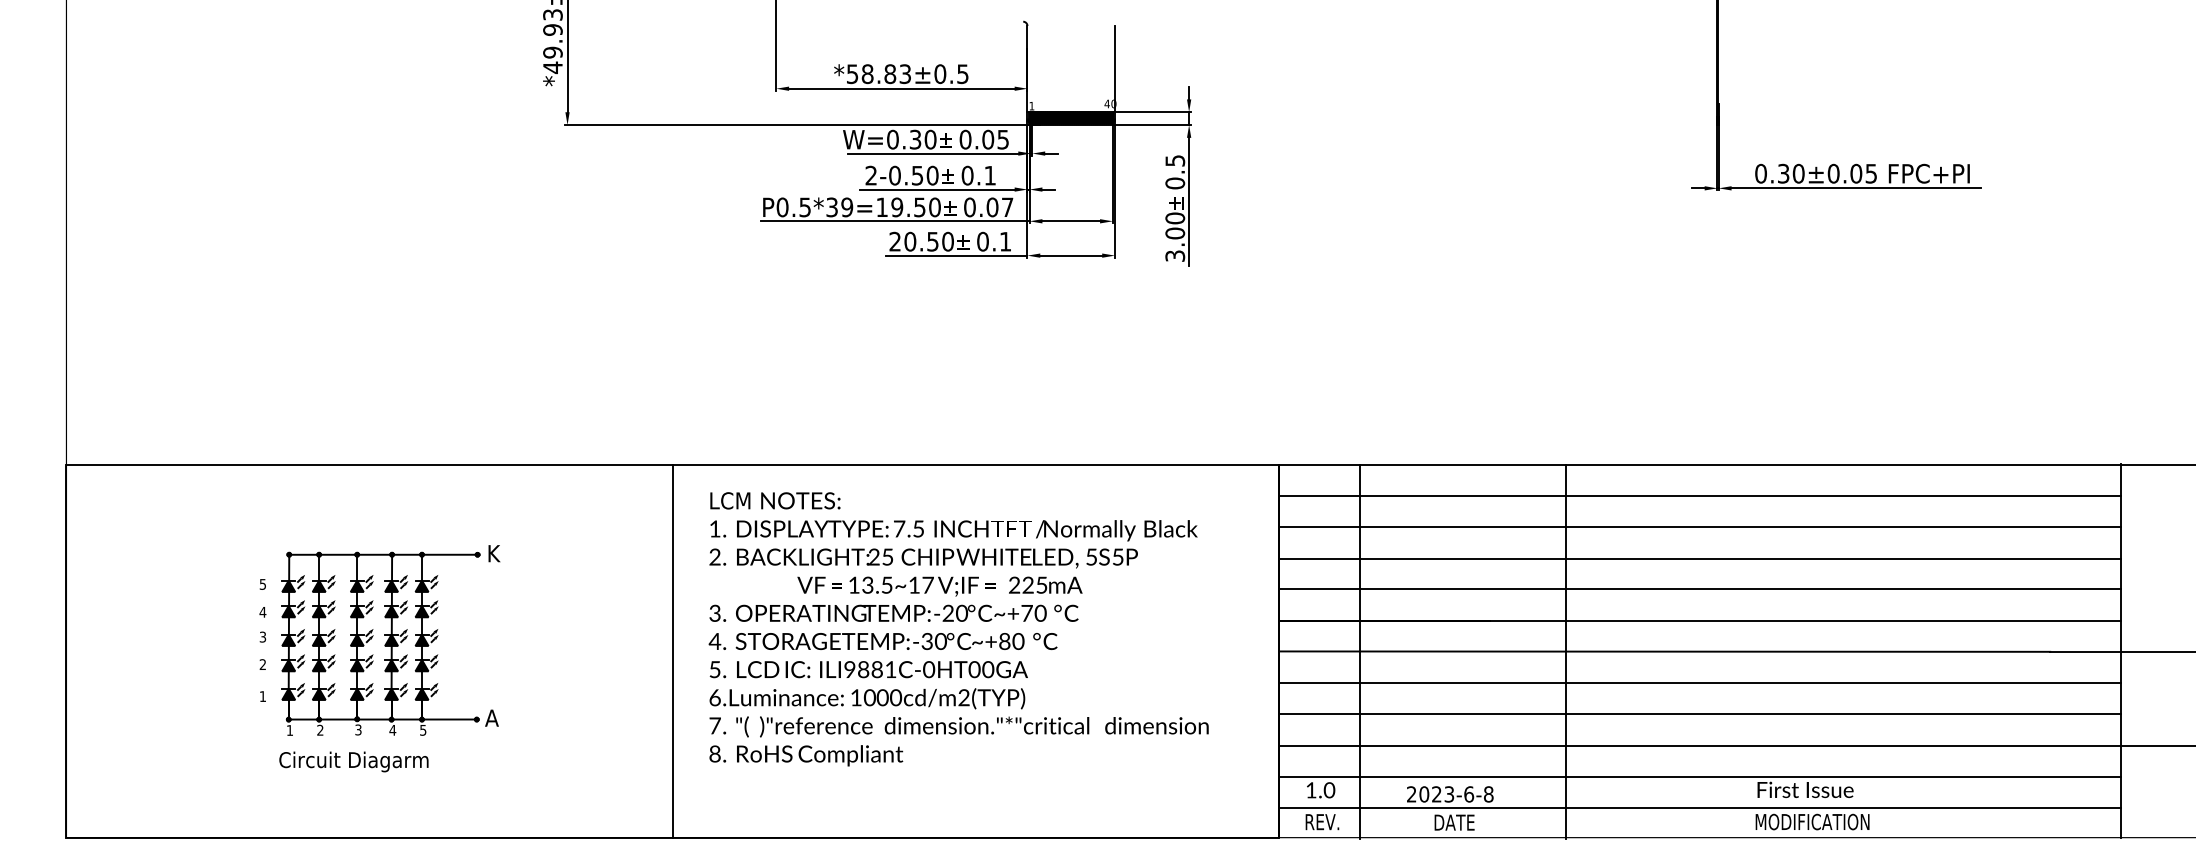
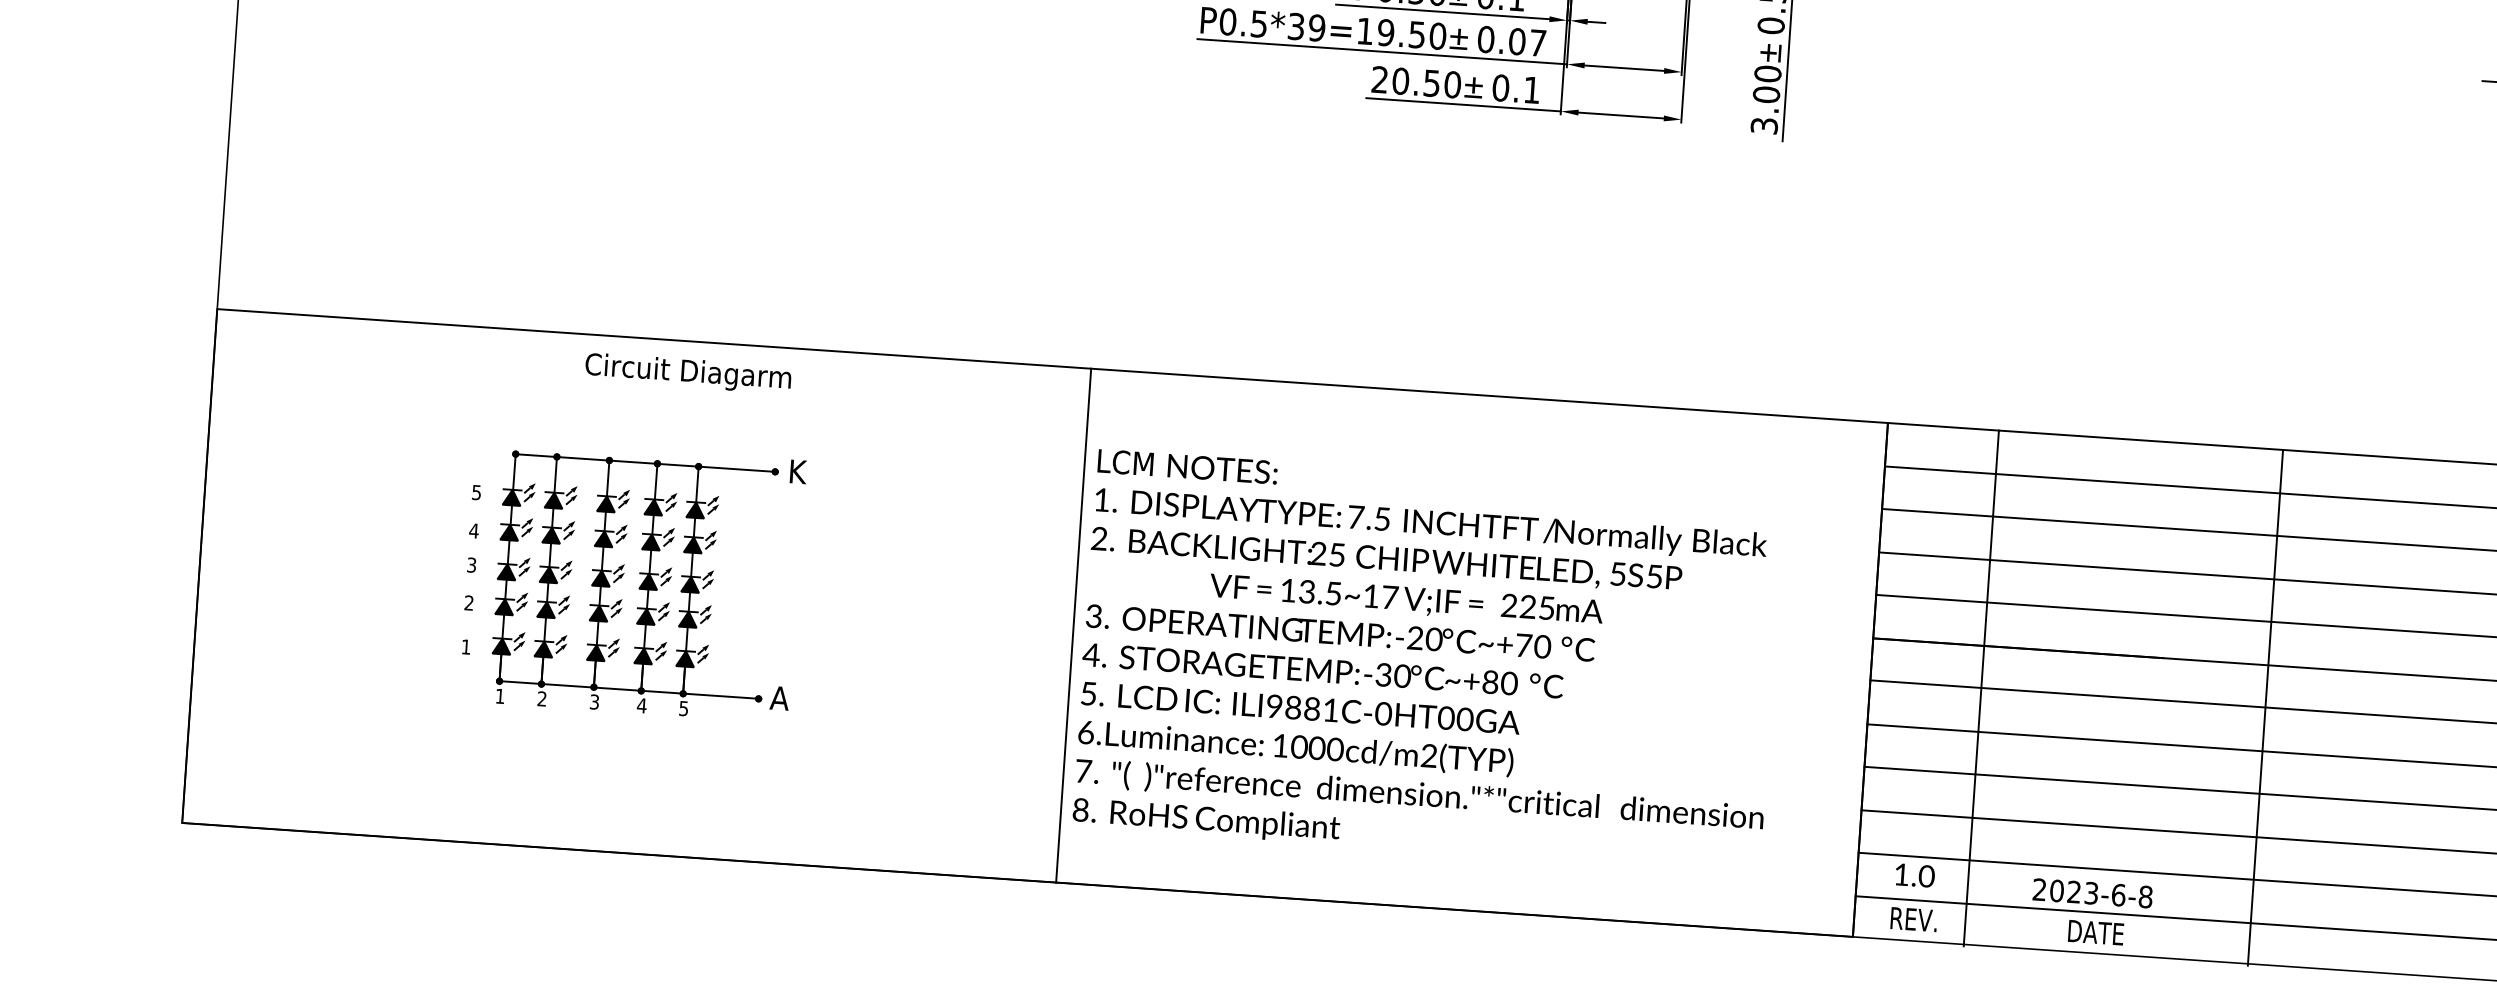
text: (958, 629) -> (1427, 661), moved
line: (672, 650) -> (1073, 624), moved
text: (353, 761) -> (687, 372), moved

